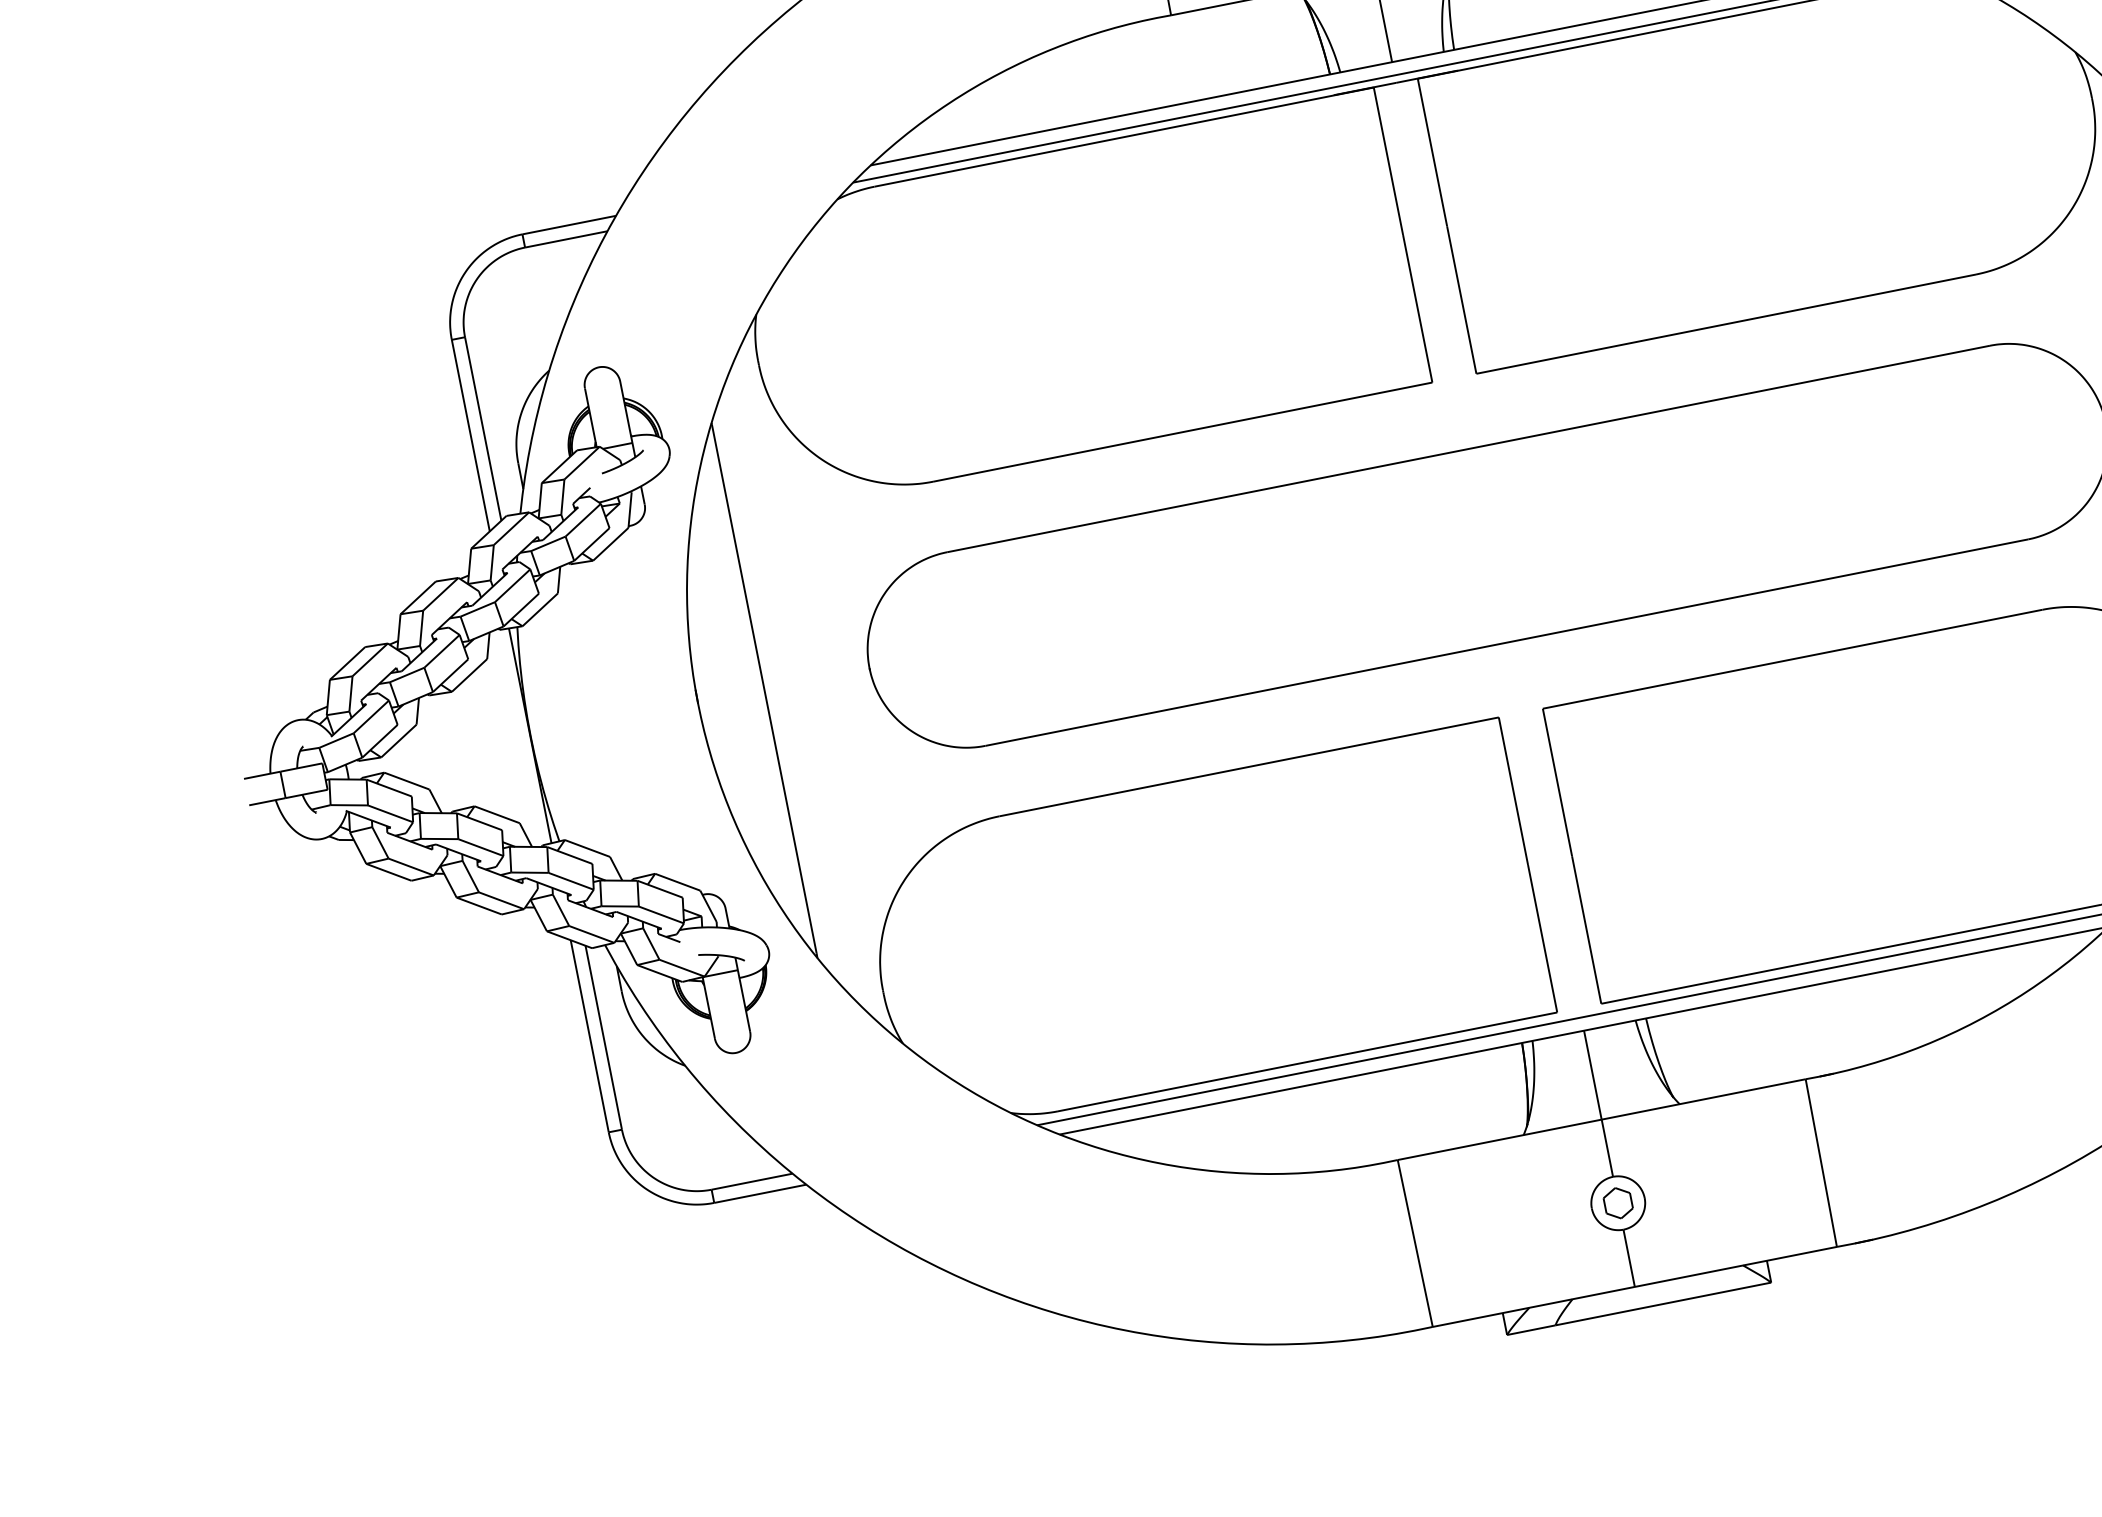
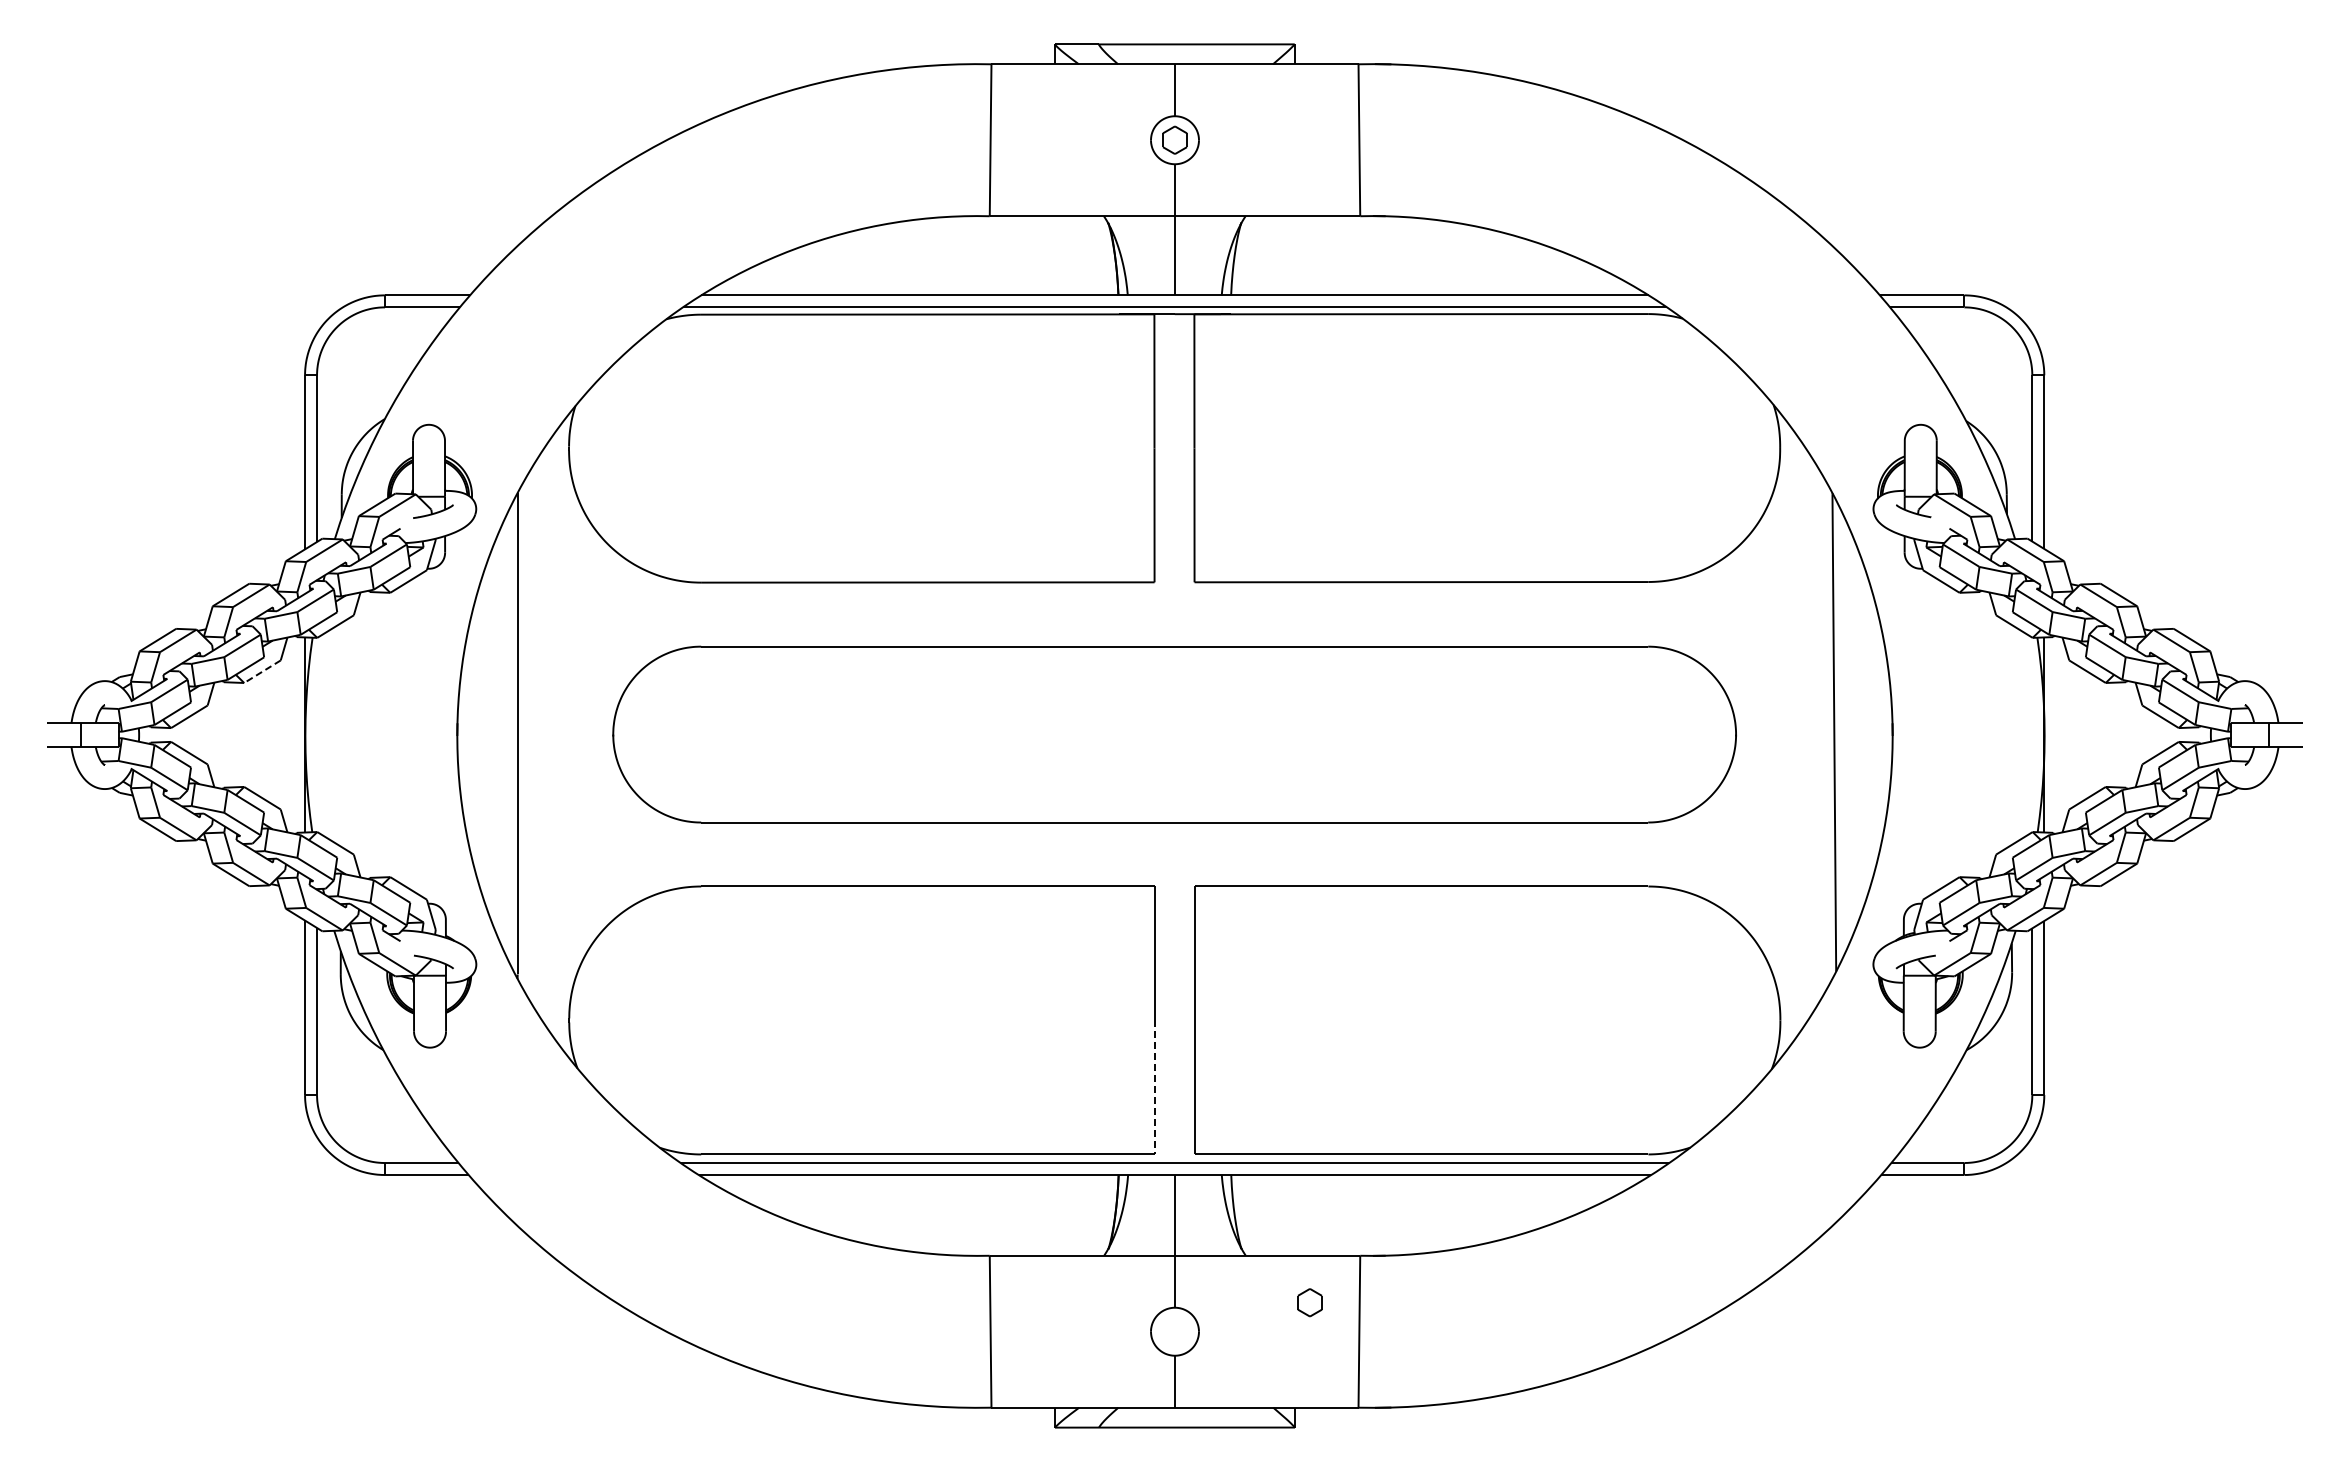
line: (469, 675) -> (262, 671), solid -> dashed
line: (1542, 938) -> (1154, 1087), solid -> dashed
part: (1617, 1203) -> (1309, 1302), moved

